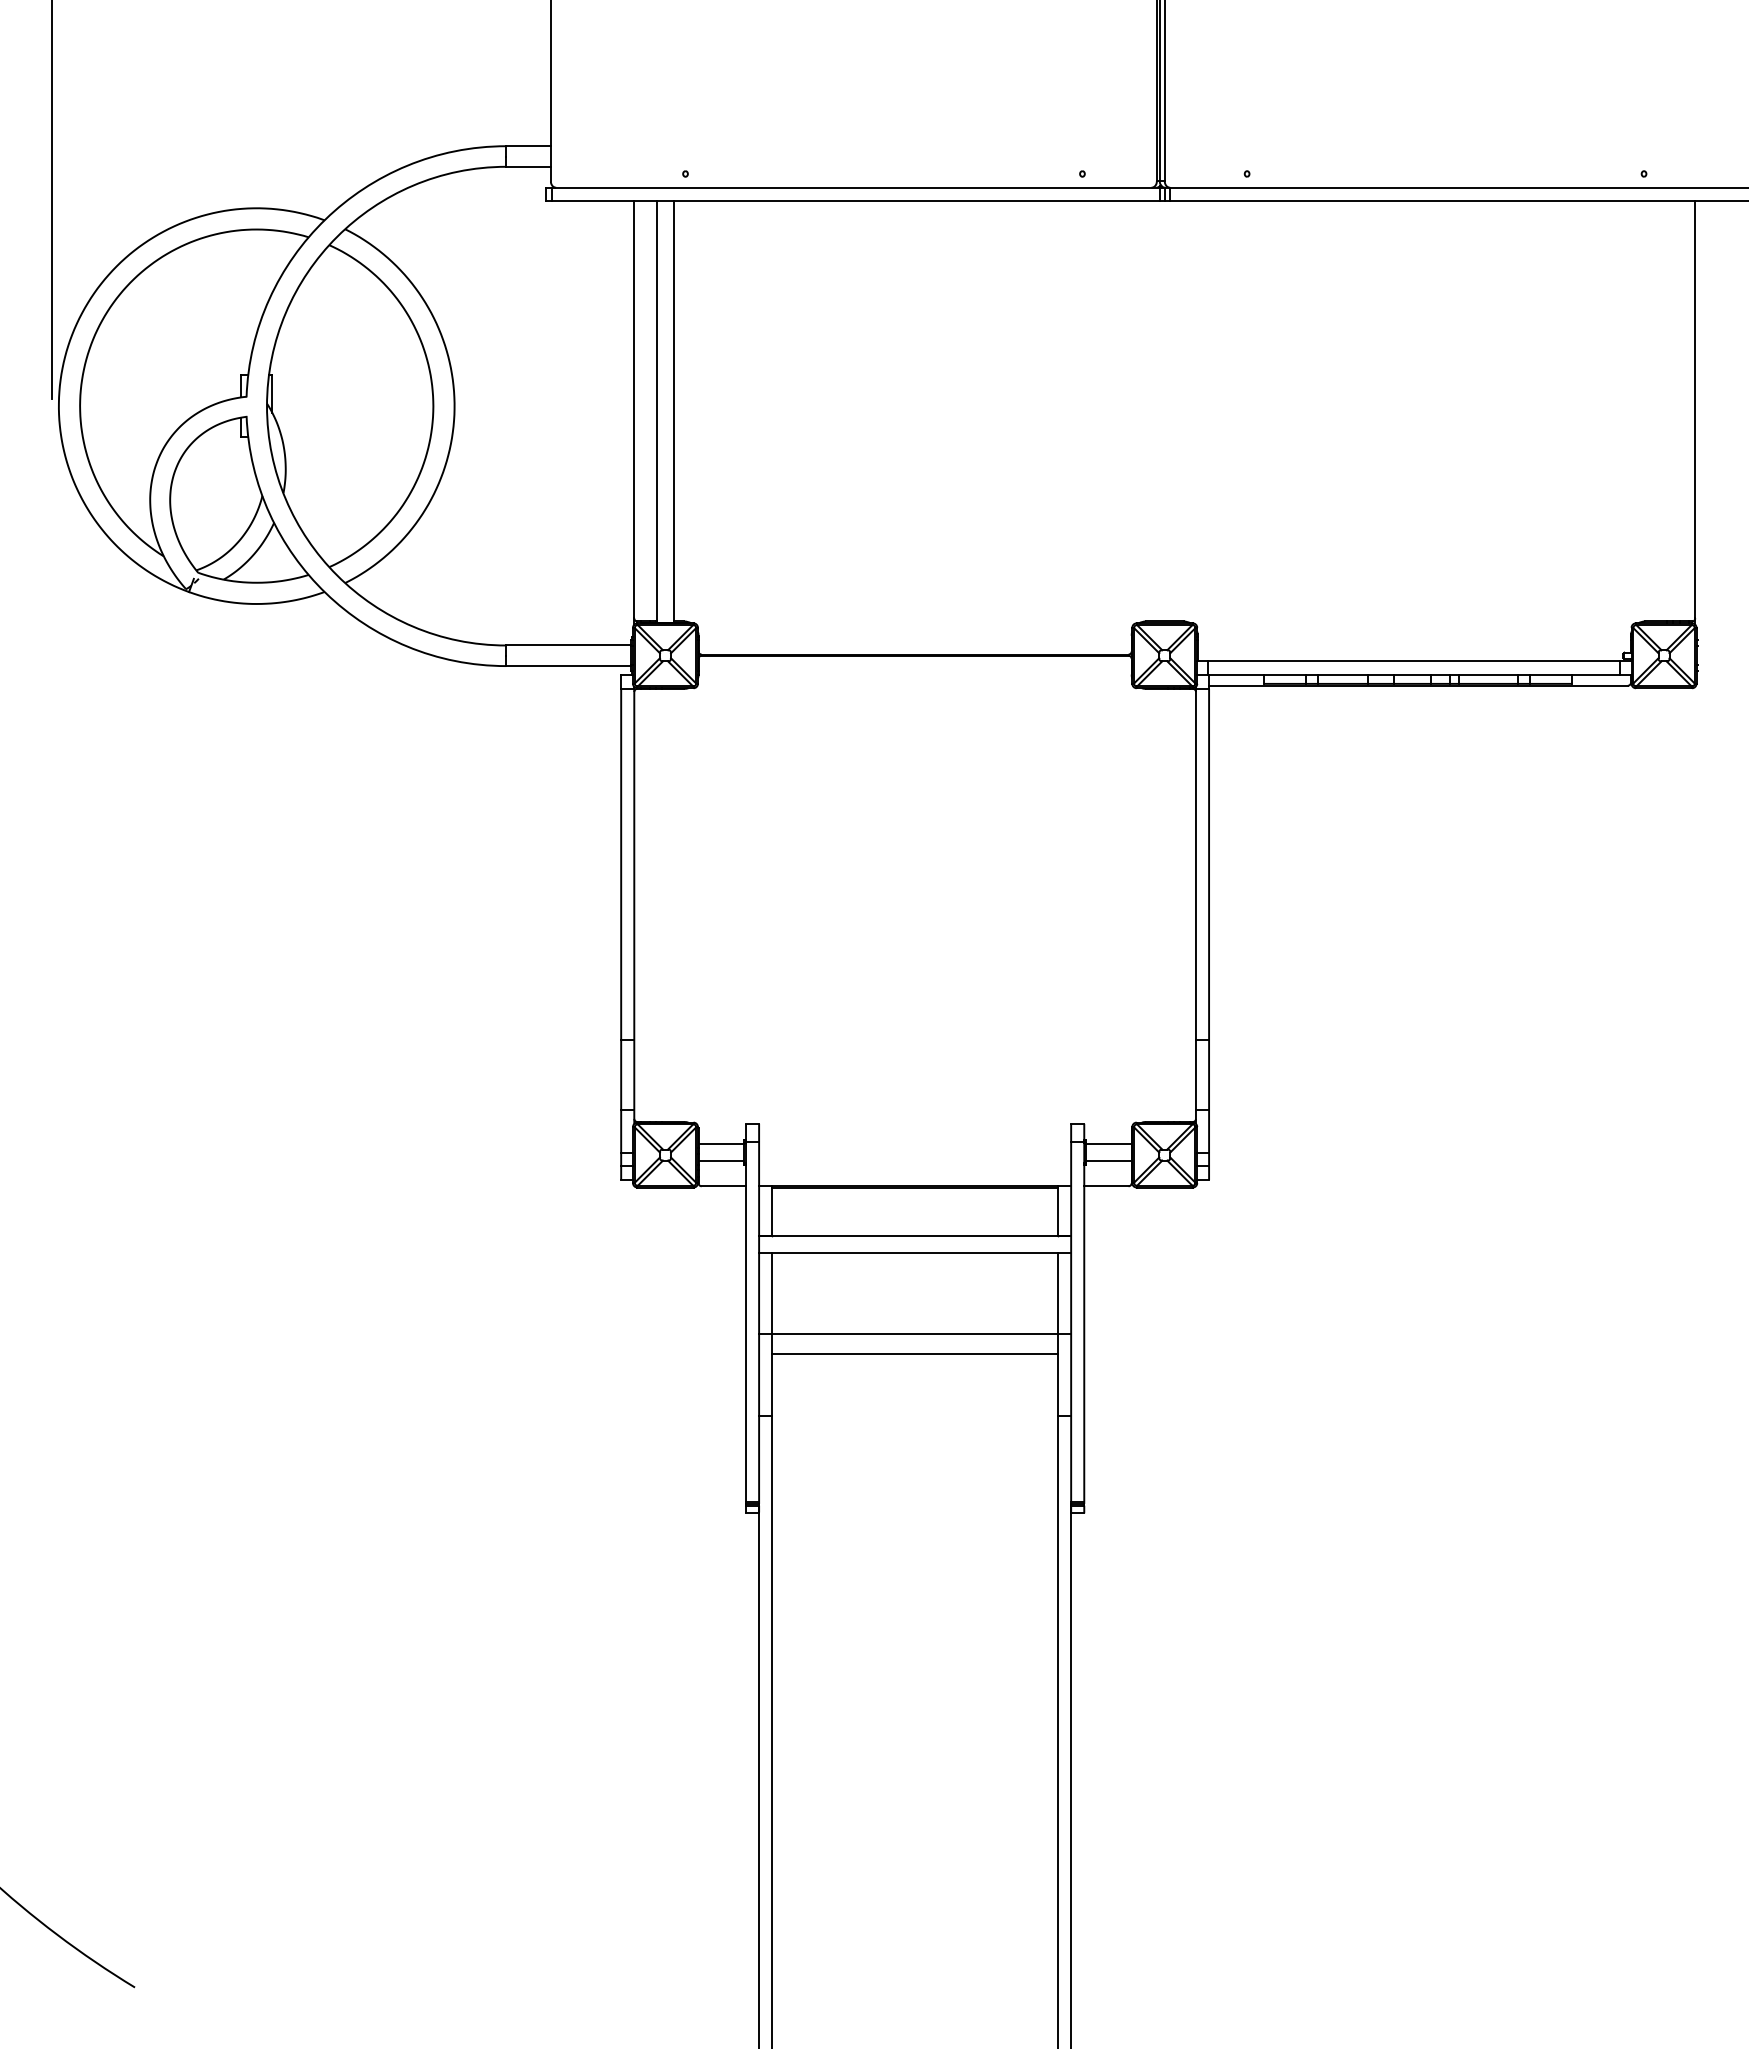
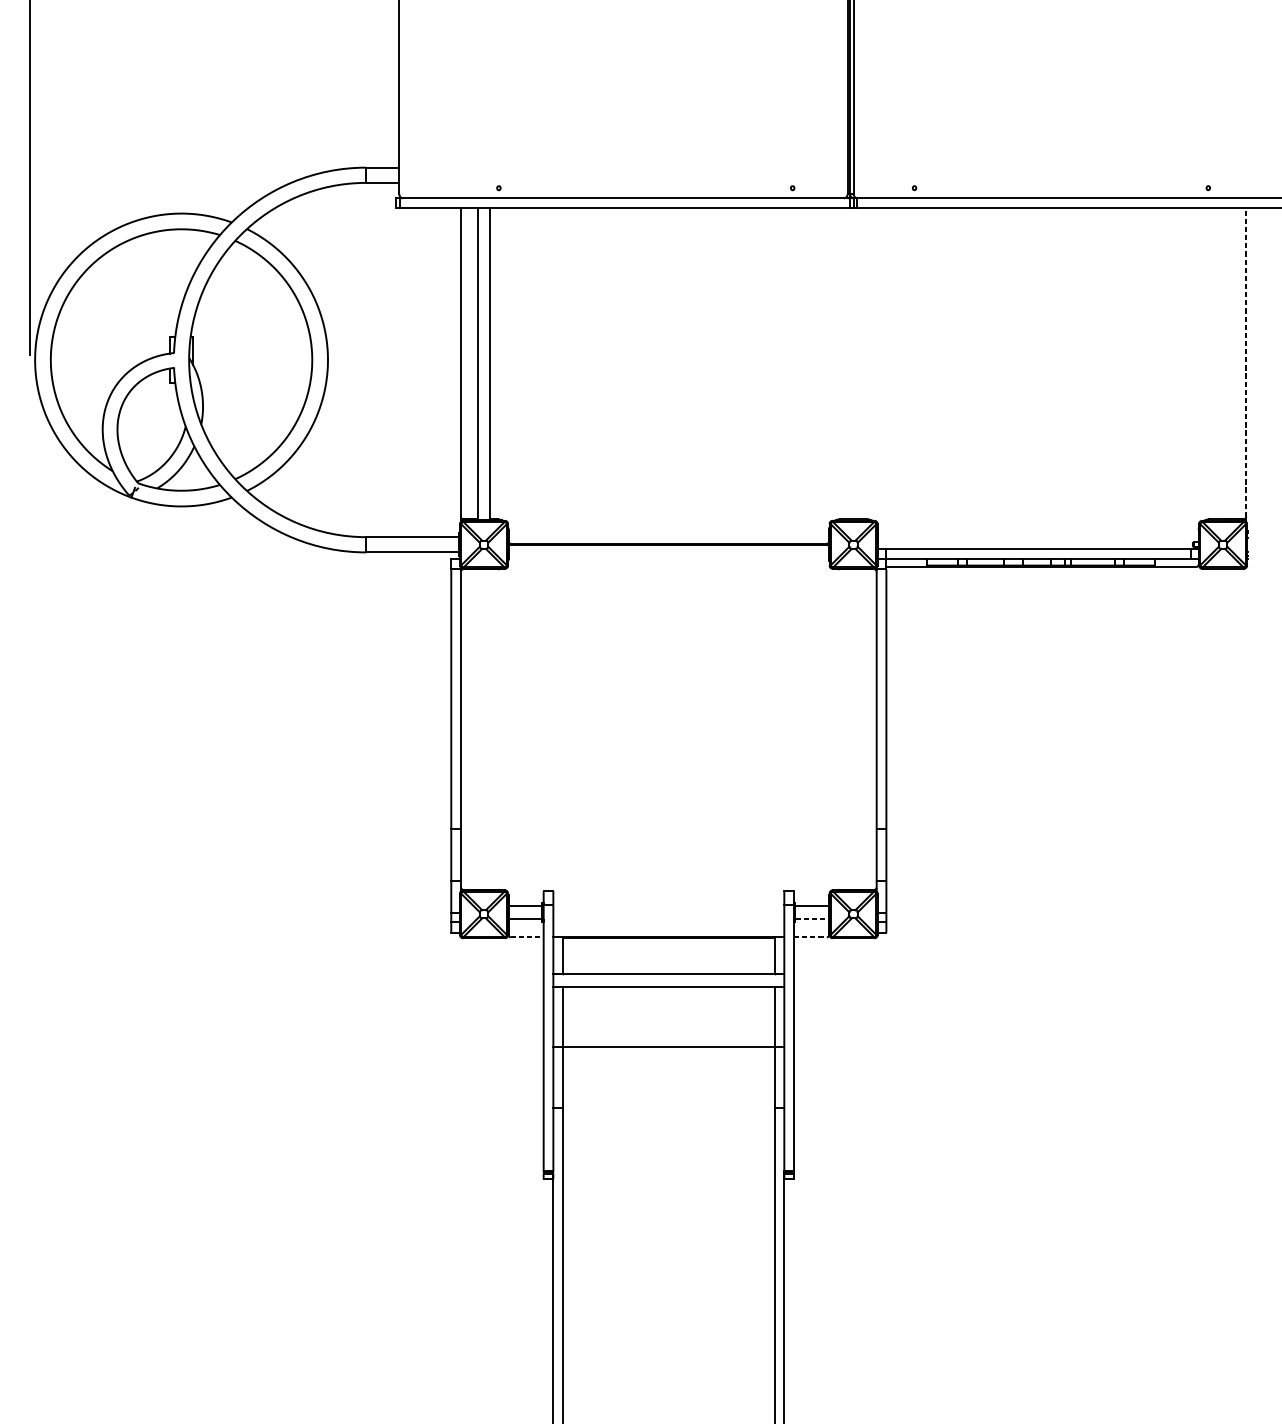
line: (1695, 409) -> (1246, 362), solid -> dashed
line: (1108, 1161) -> (811, 919), solid -> dashed
line: (724, 1186) -> (527, 937), solid -> dashed
line: (1106, 1186) -> (810, 937), solid -> dashed
line: (915, 1354) -> (669, 1061), removed

